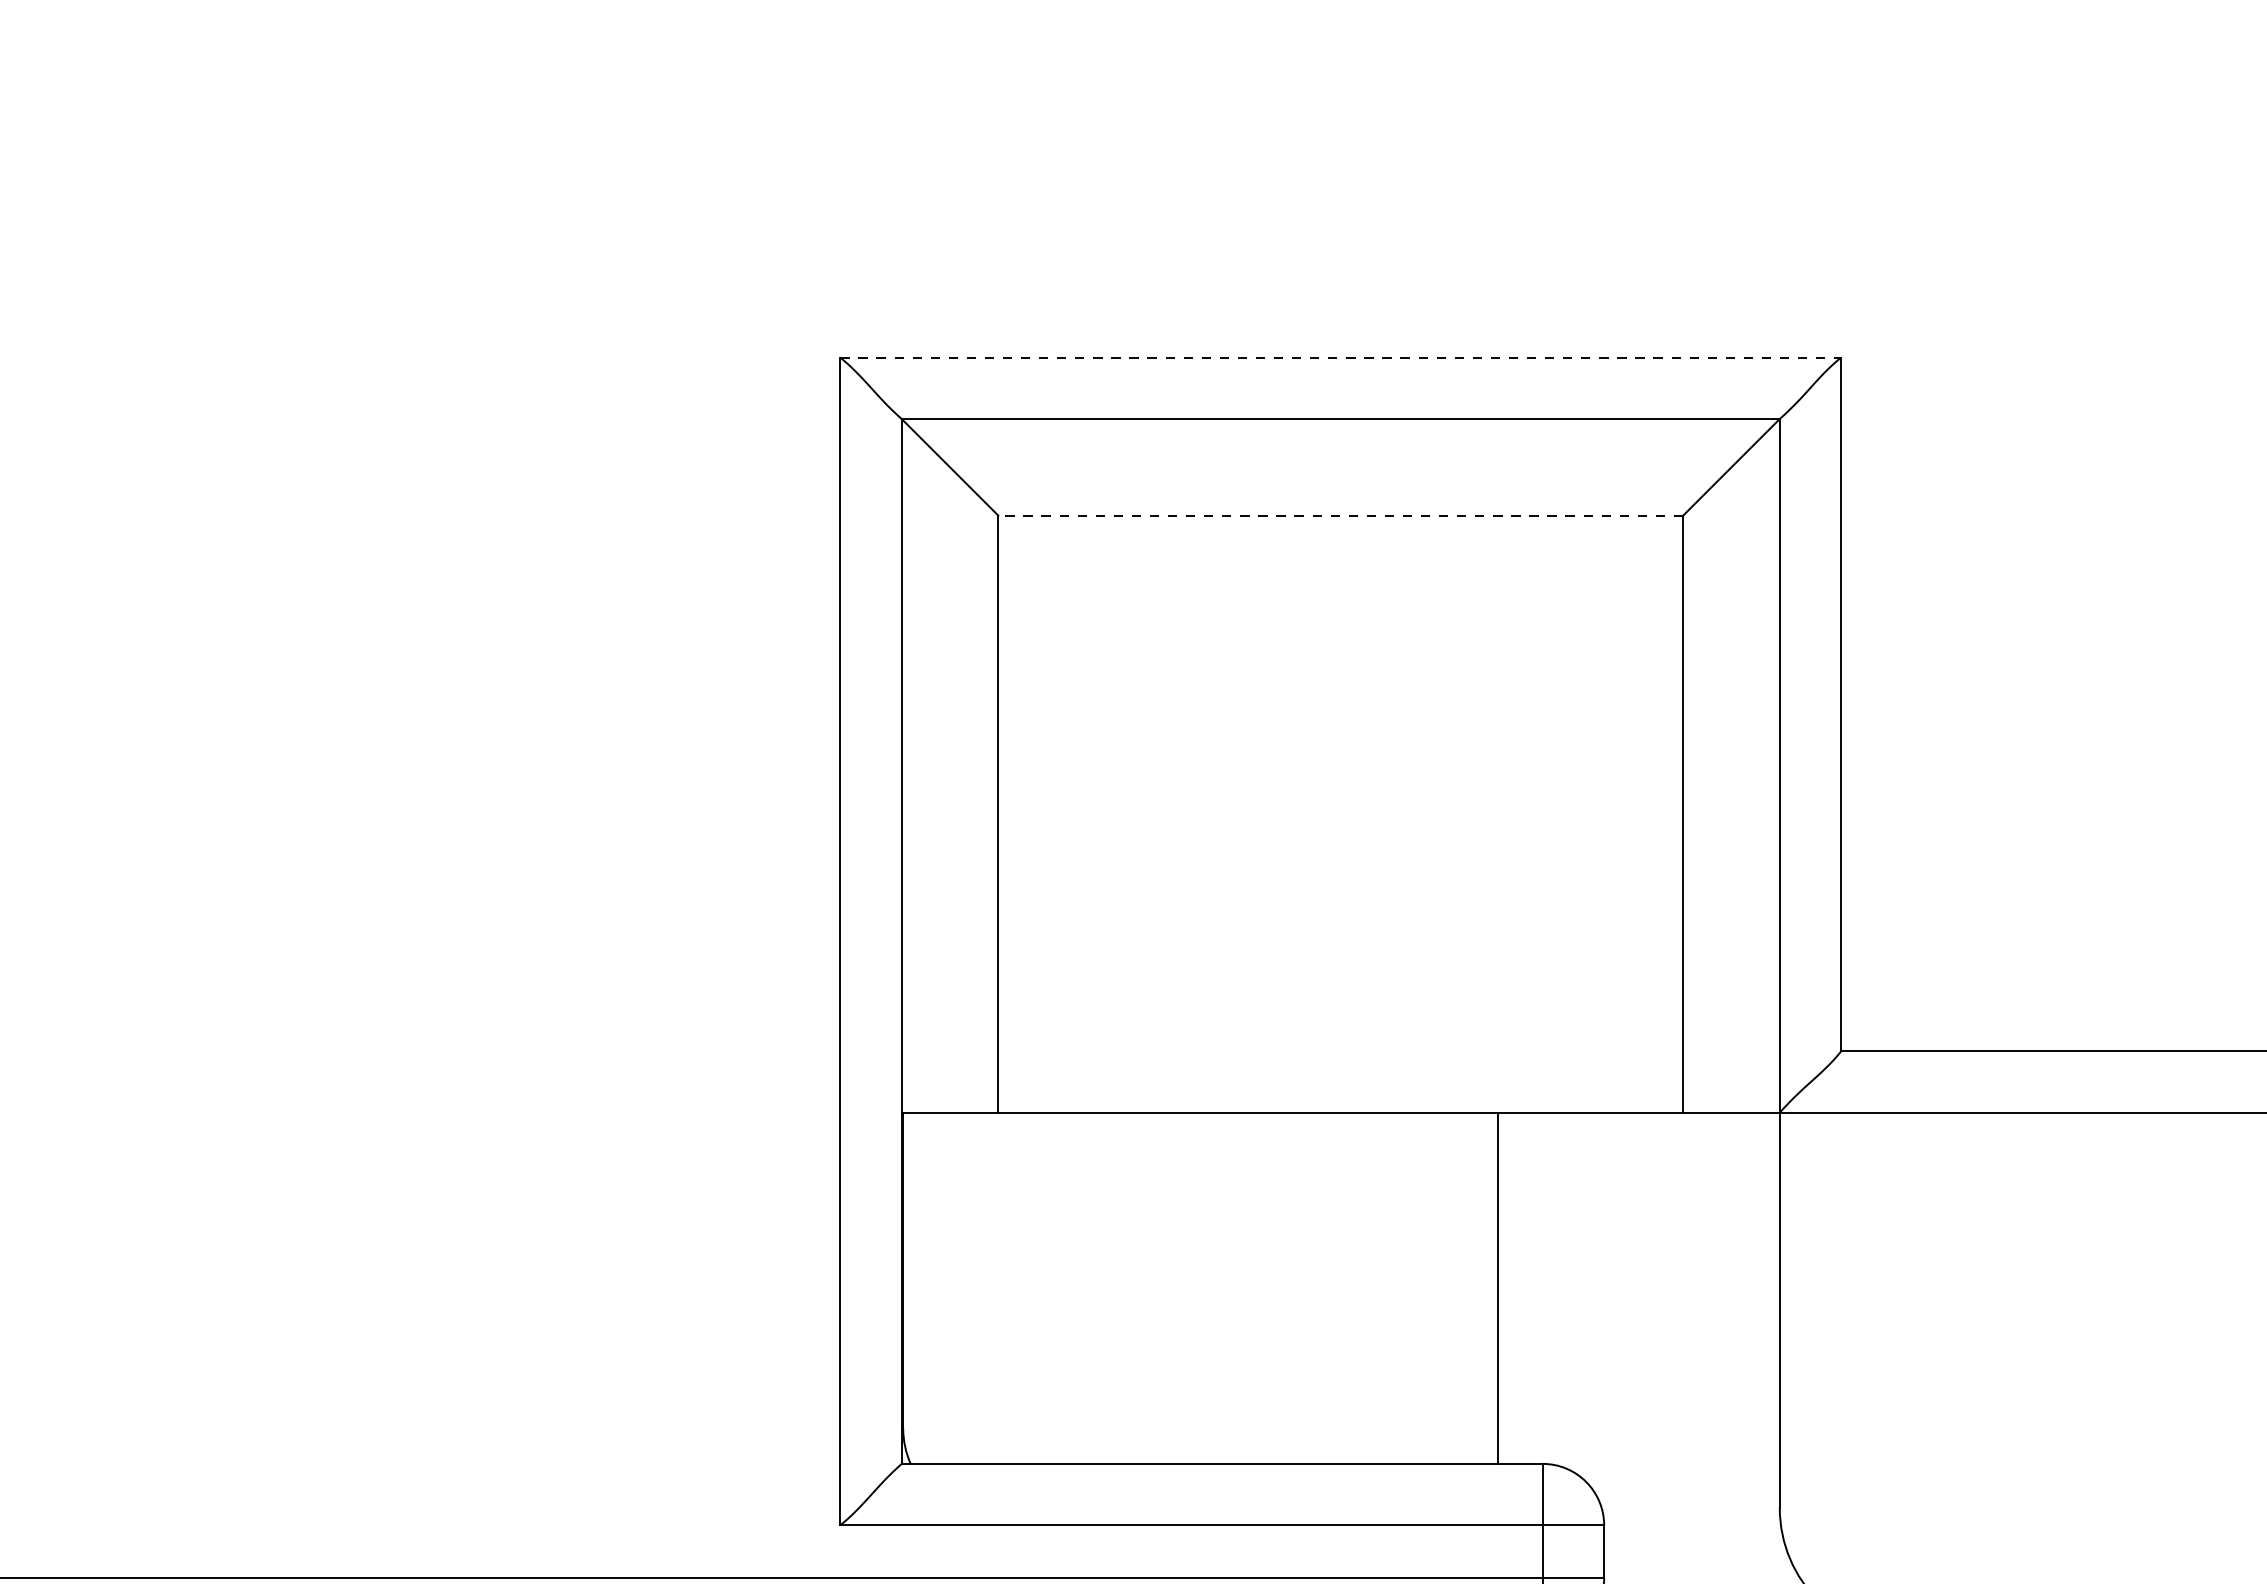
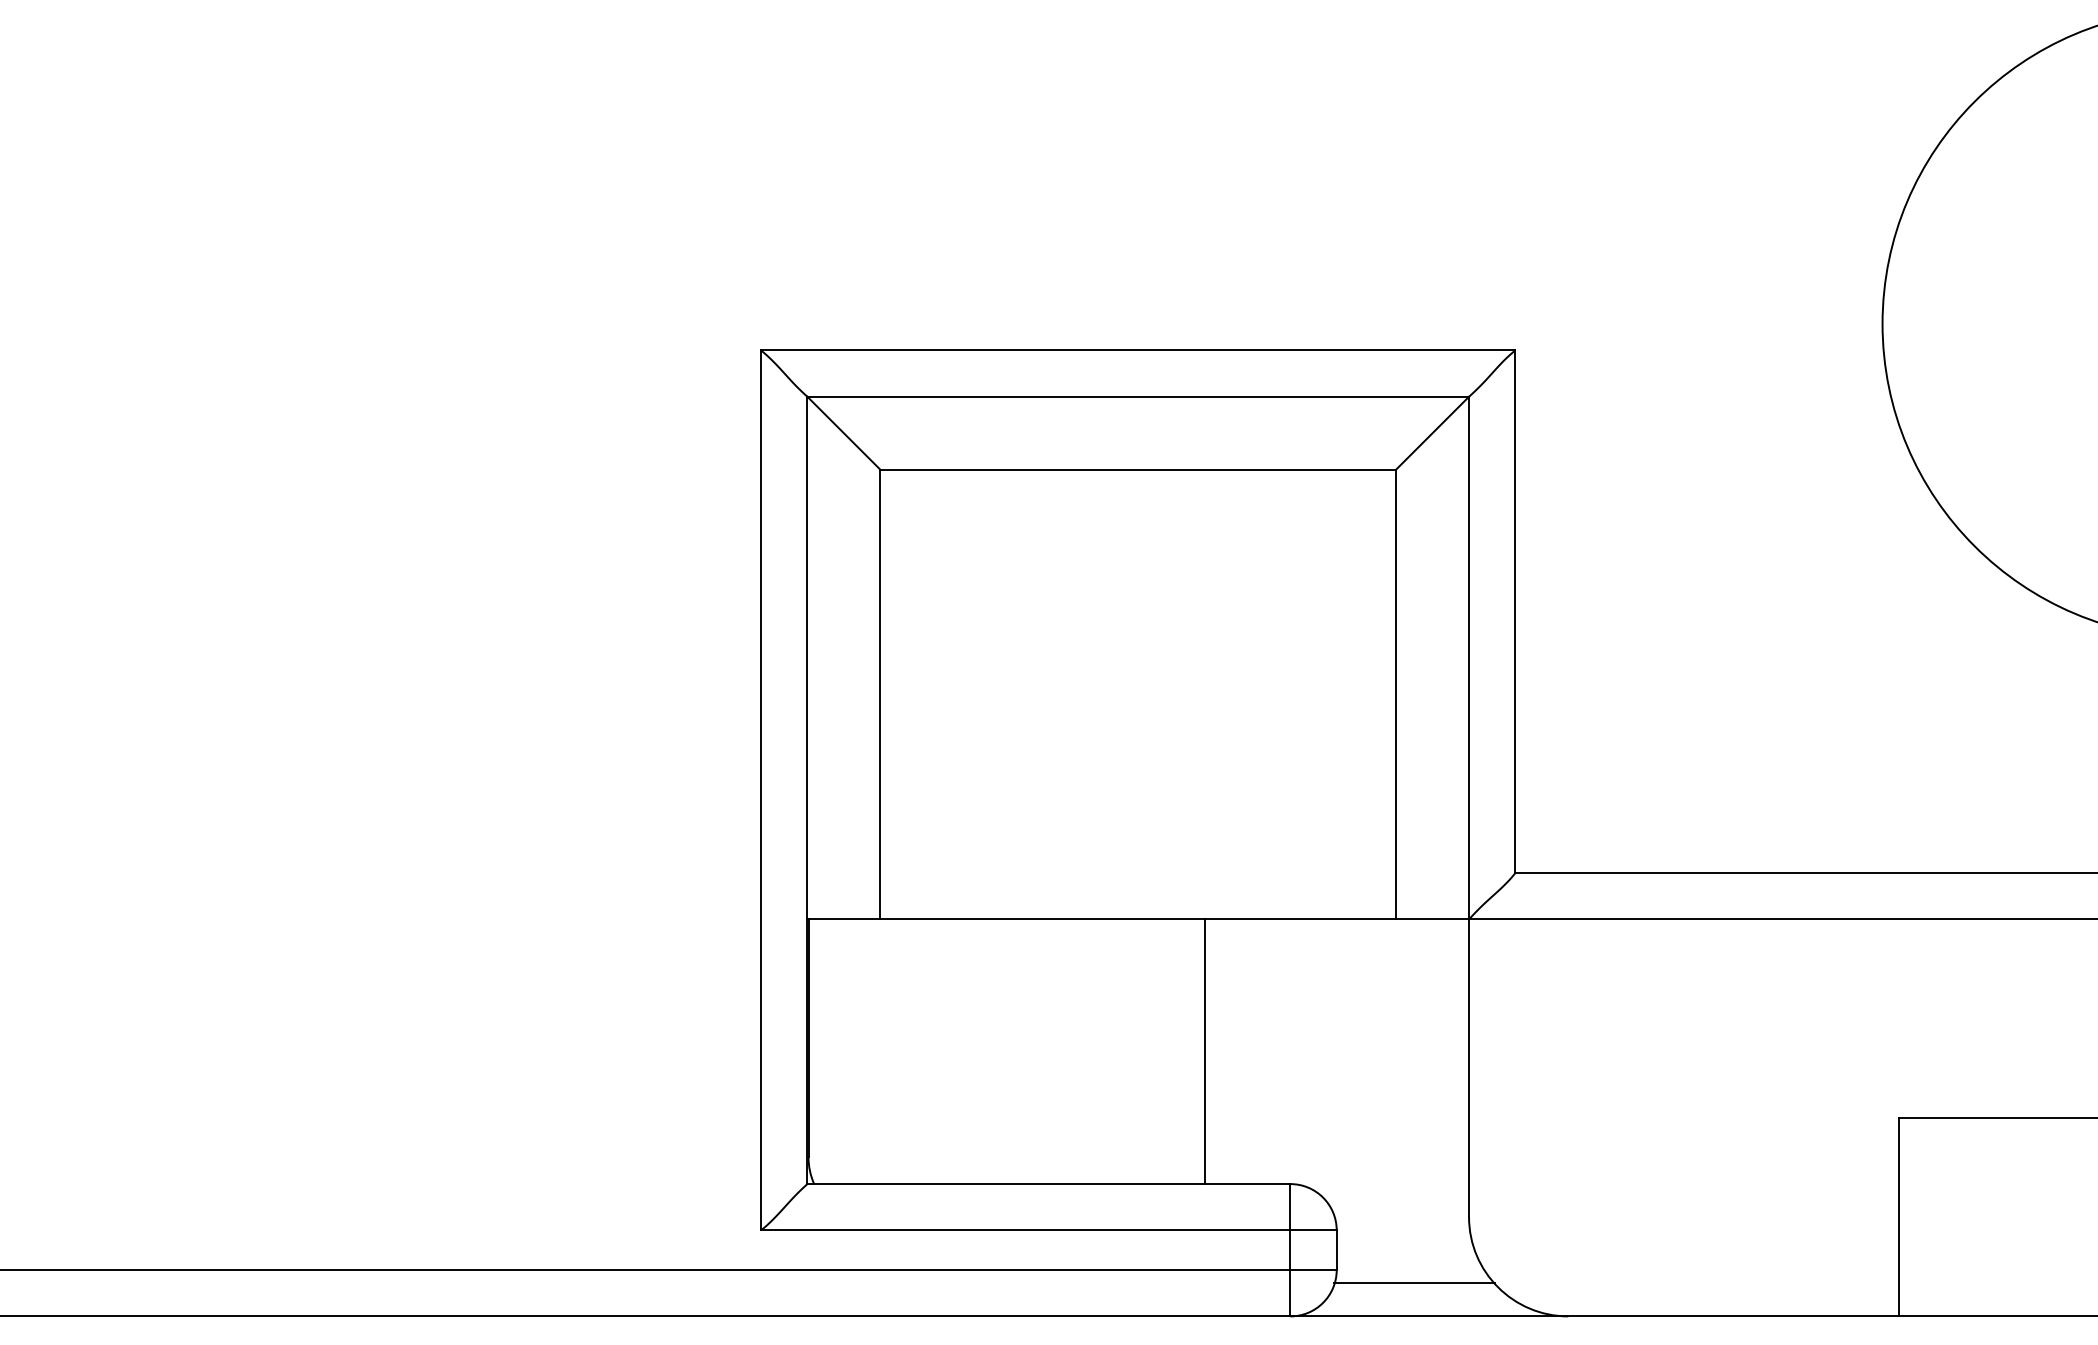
line: (1341, 357) -> (1138, 350), dashed -> solid
line: (1339, 515) -> (1137, 469), dashed -> solid
line: (1497, 1287) -> (1205, 1051), moved

